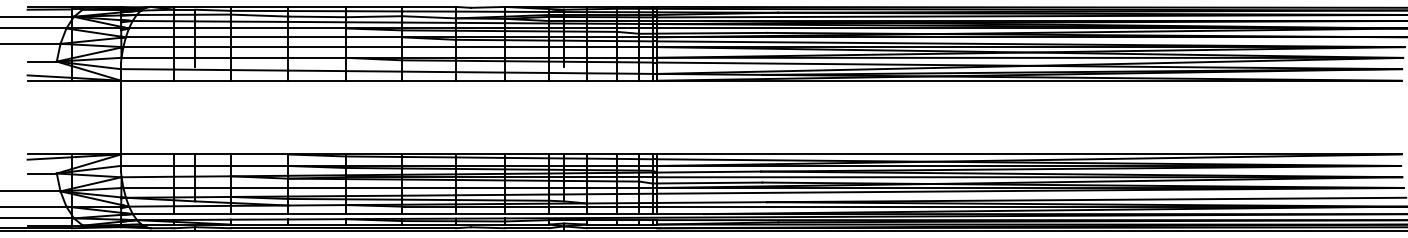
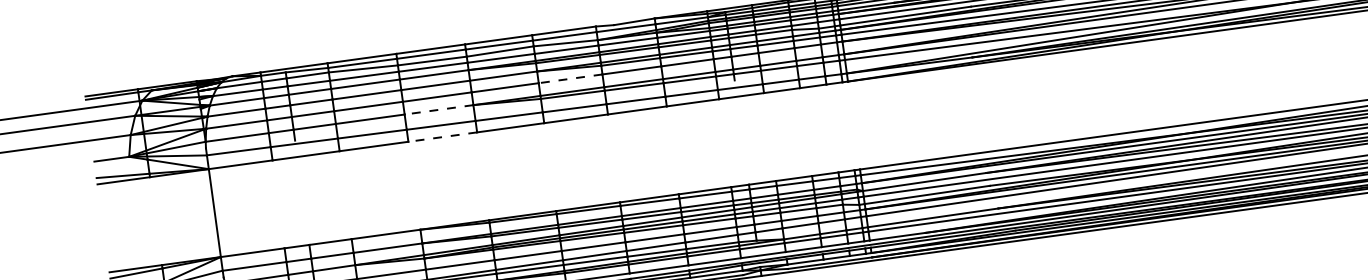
line: (429, 47) -> (571, 79), solid -> dashed
line: (317, 57) -> (439, 109), solid -> dashed
line: (317, 80) -> (443, 136), solid -> dashed

